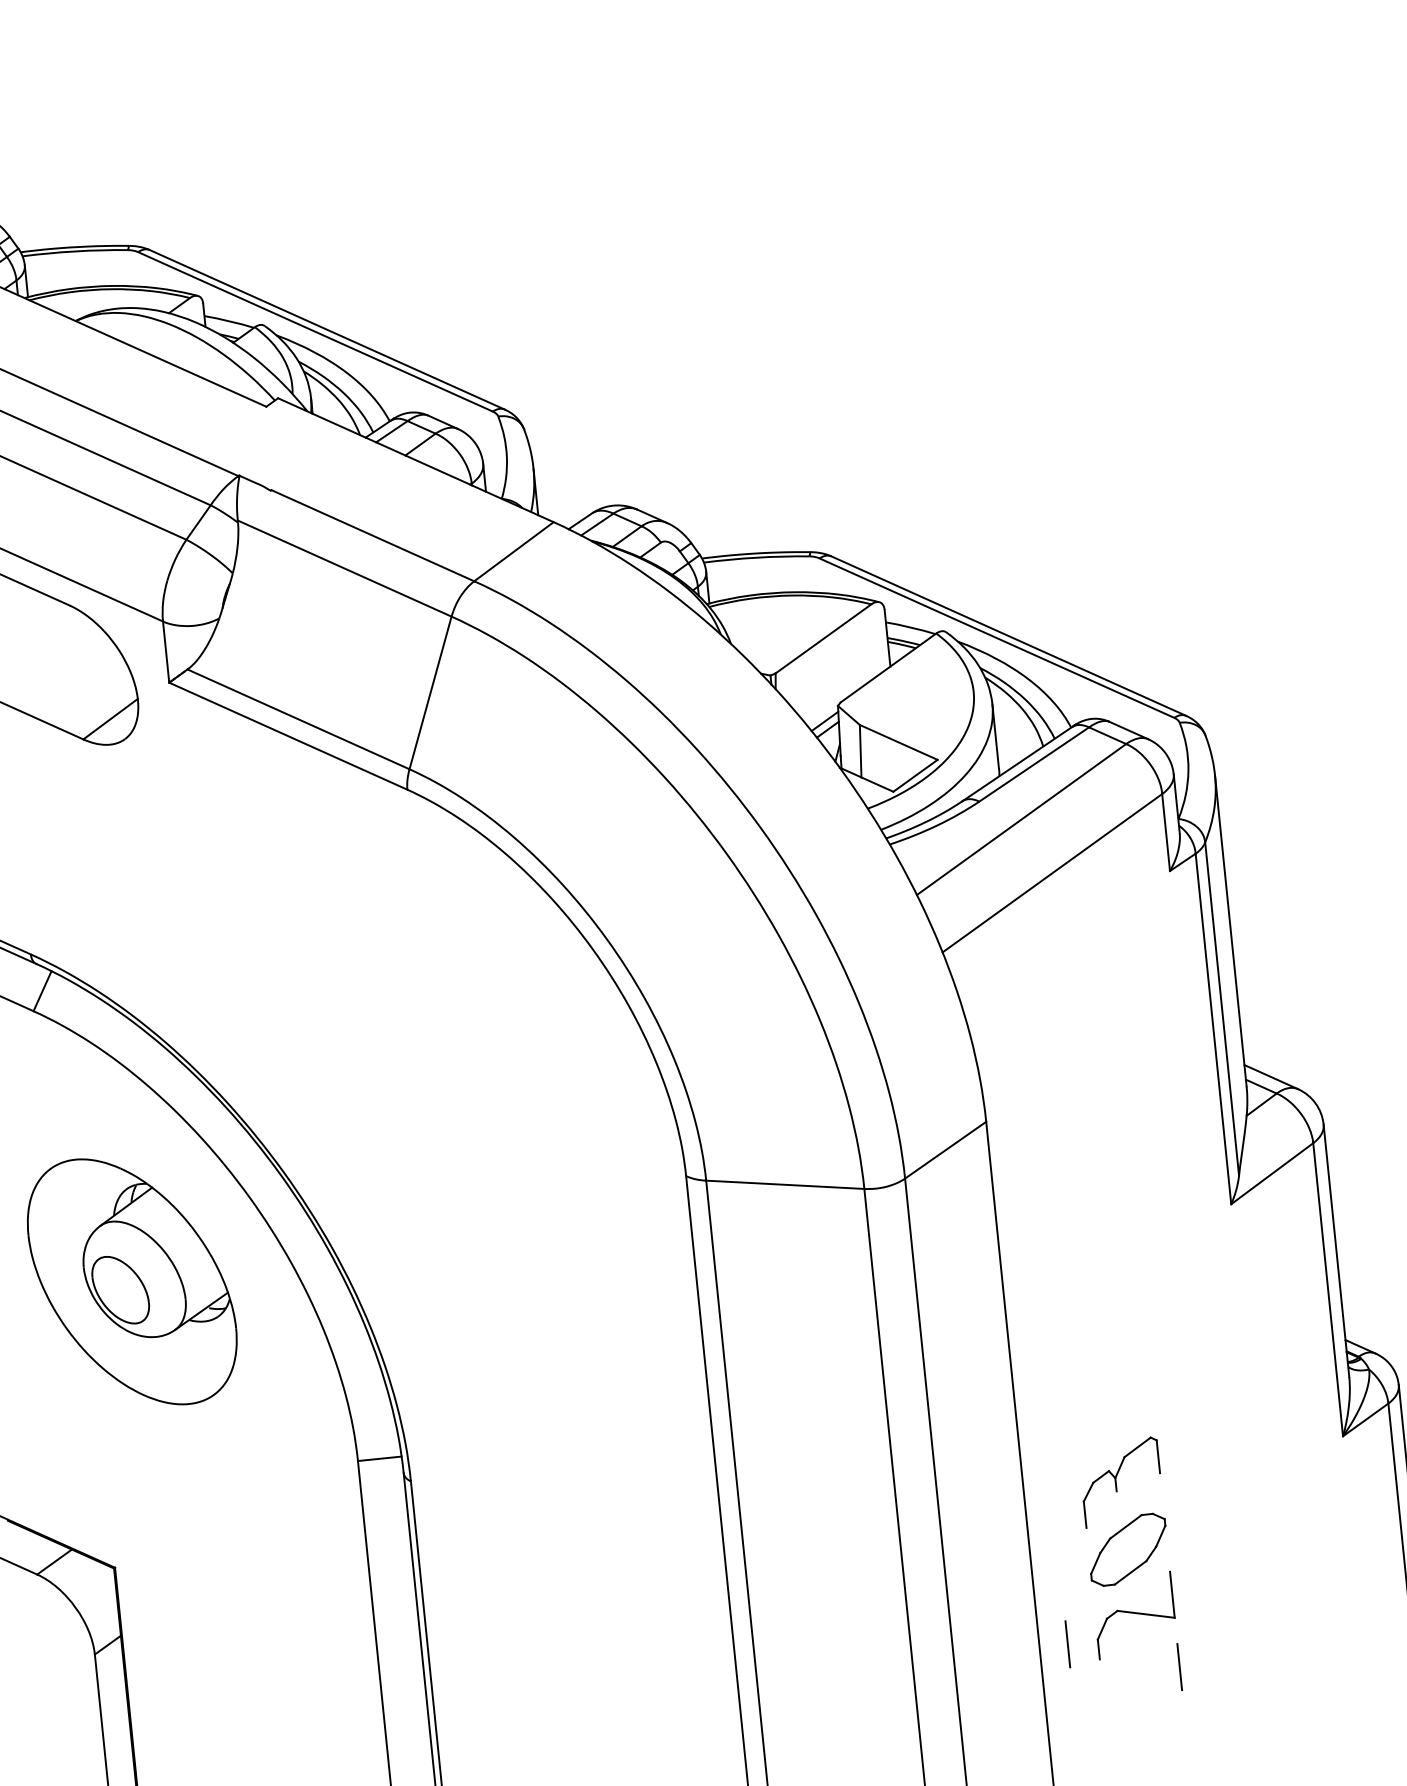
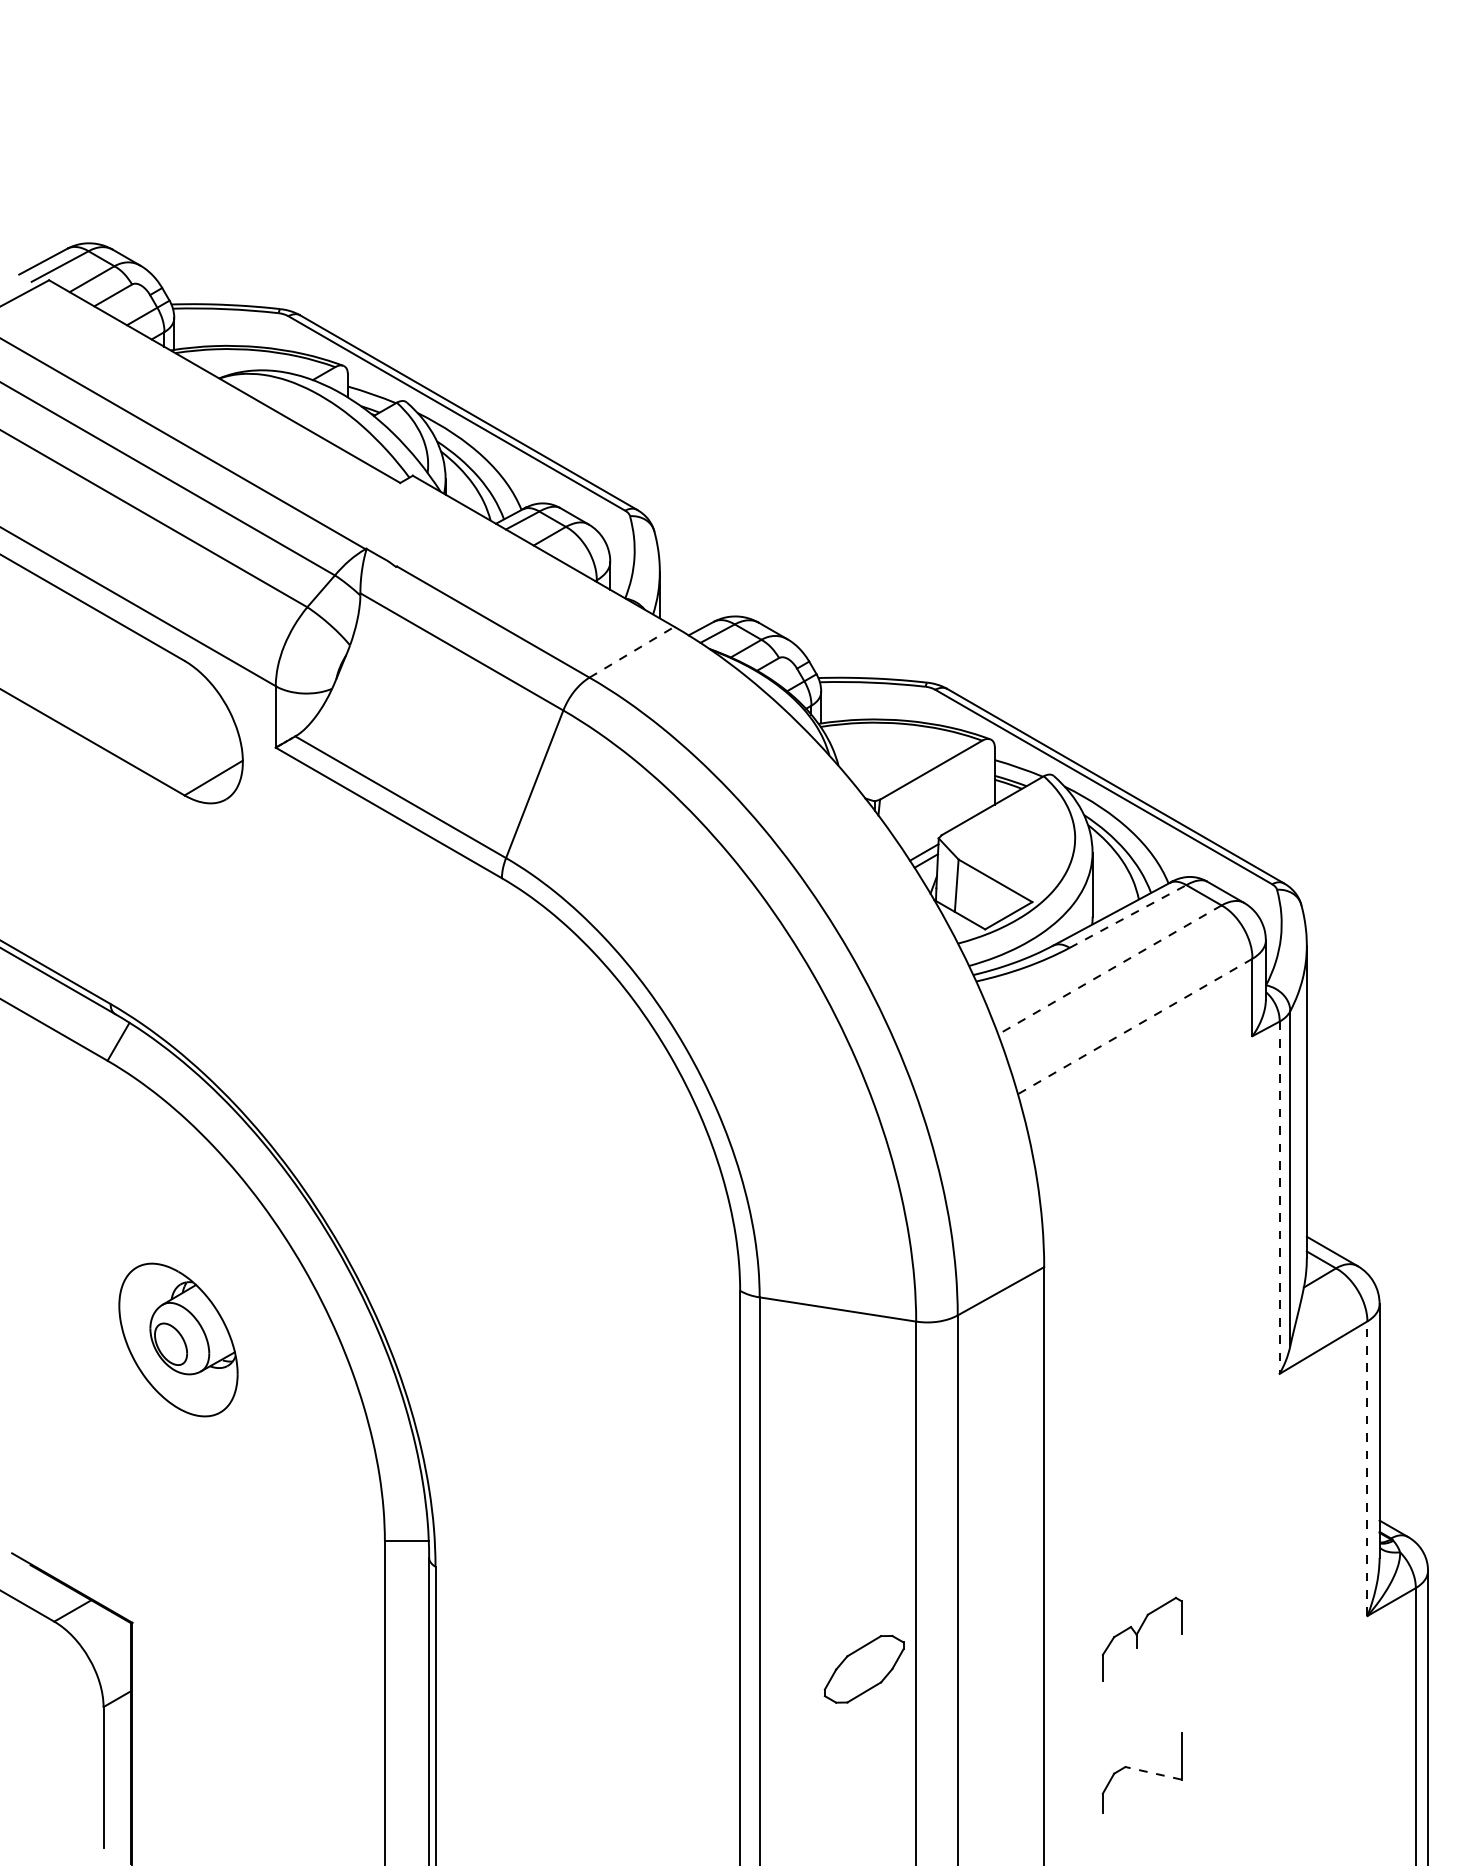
line: (514, 550) -> (632, 651), solid -> dashed
line: (1034, 764) -> (1128, 916), solid -> dashed
line: (1021, 820) -> (1109, 970), solid -> dashed
line: (1051, 873) -> (1134, 1026), solid -> dashed
line: (1213, 1029) -> (1279, 1198), solid -> dashed
part: (132, 1281) -> (178, 1339), size x0.6
line: (1328, 1289) -> (1367, 1468), solid -> dashed
part: (1127, 1550) -> (863, 1669), moved
line: (1146, 1614) -> (1153, 1773), solid -> dashed
line: (1067, 1644) -> (1072, 1795), removed
line: (1179, 1667) -> (1181, 1829), removed

